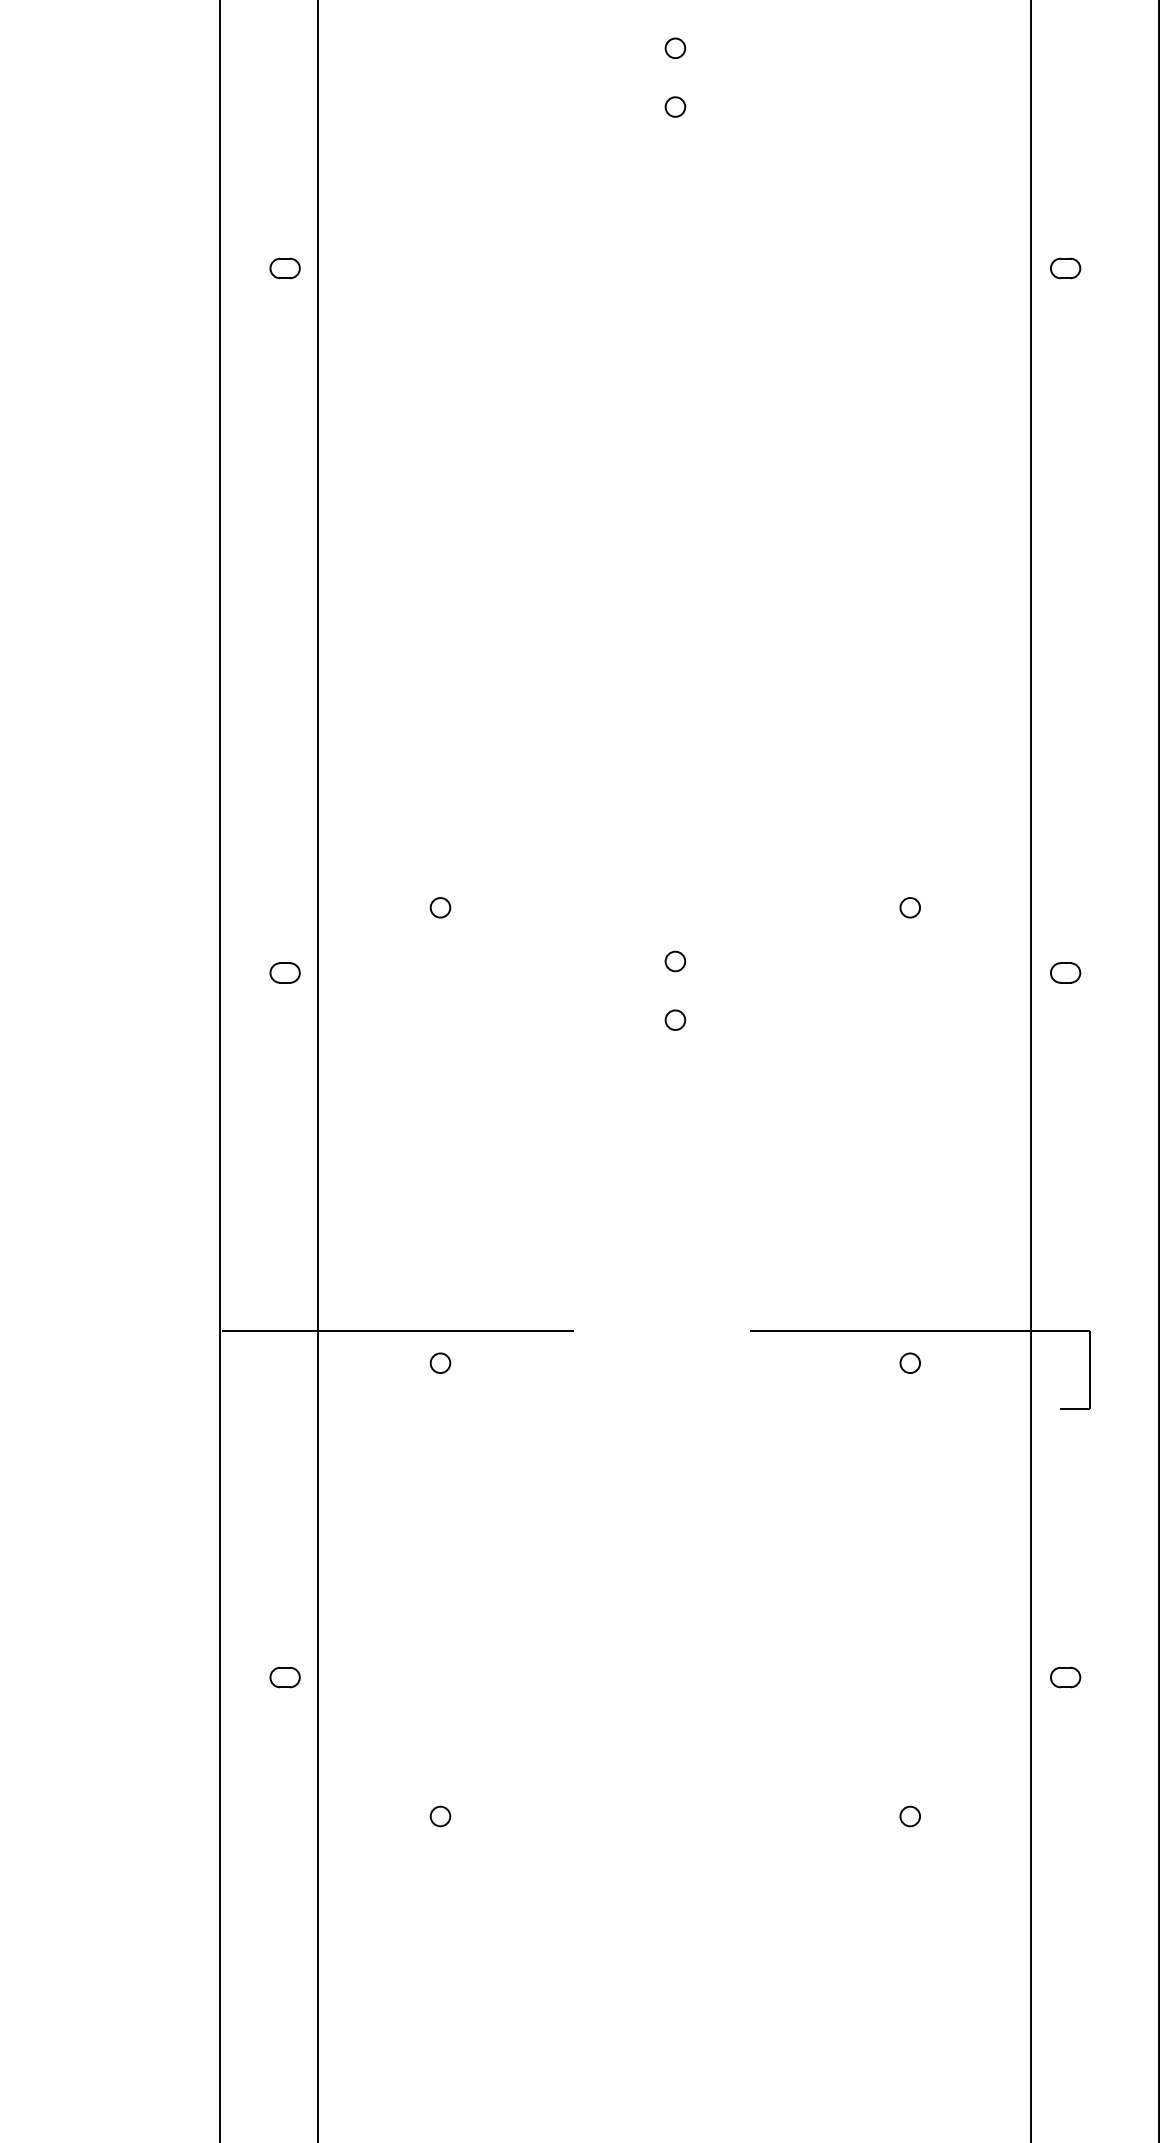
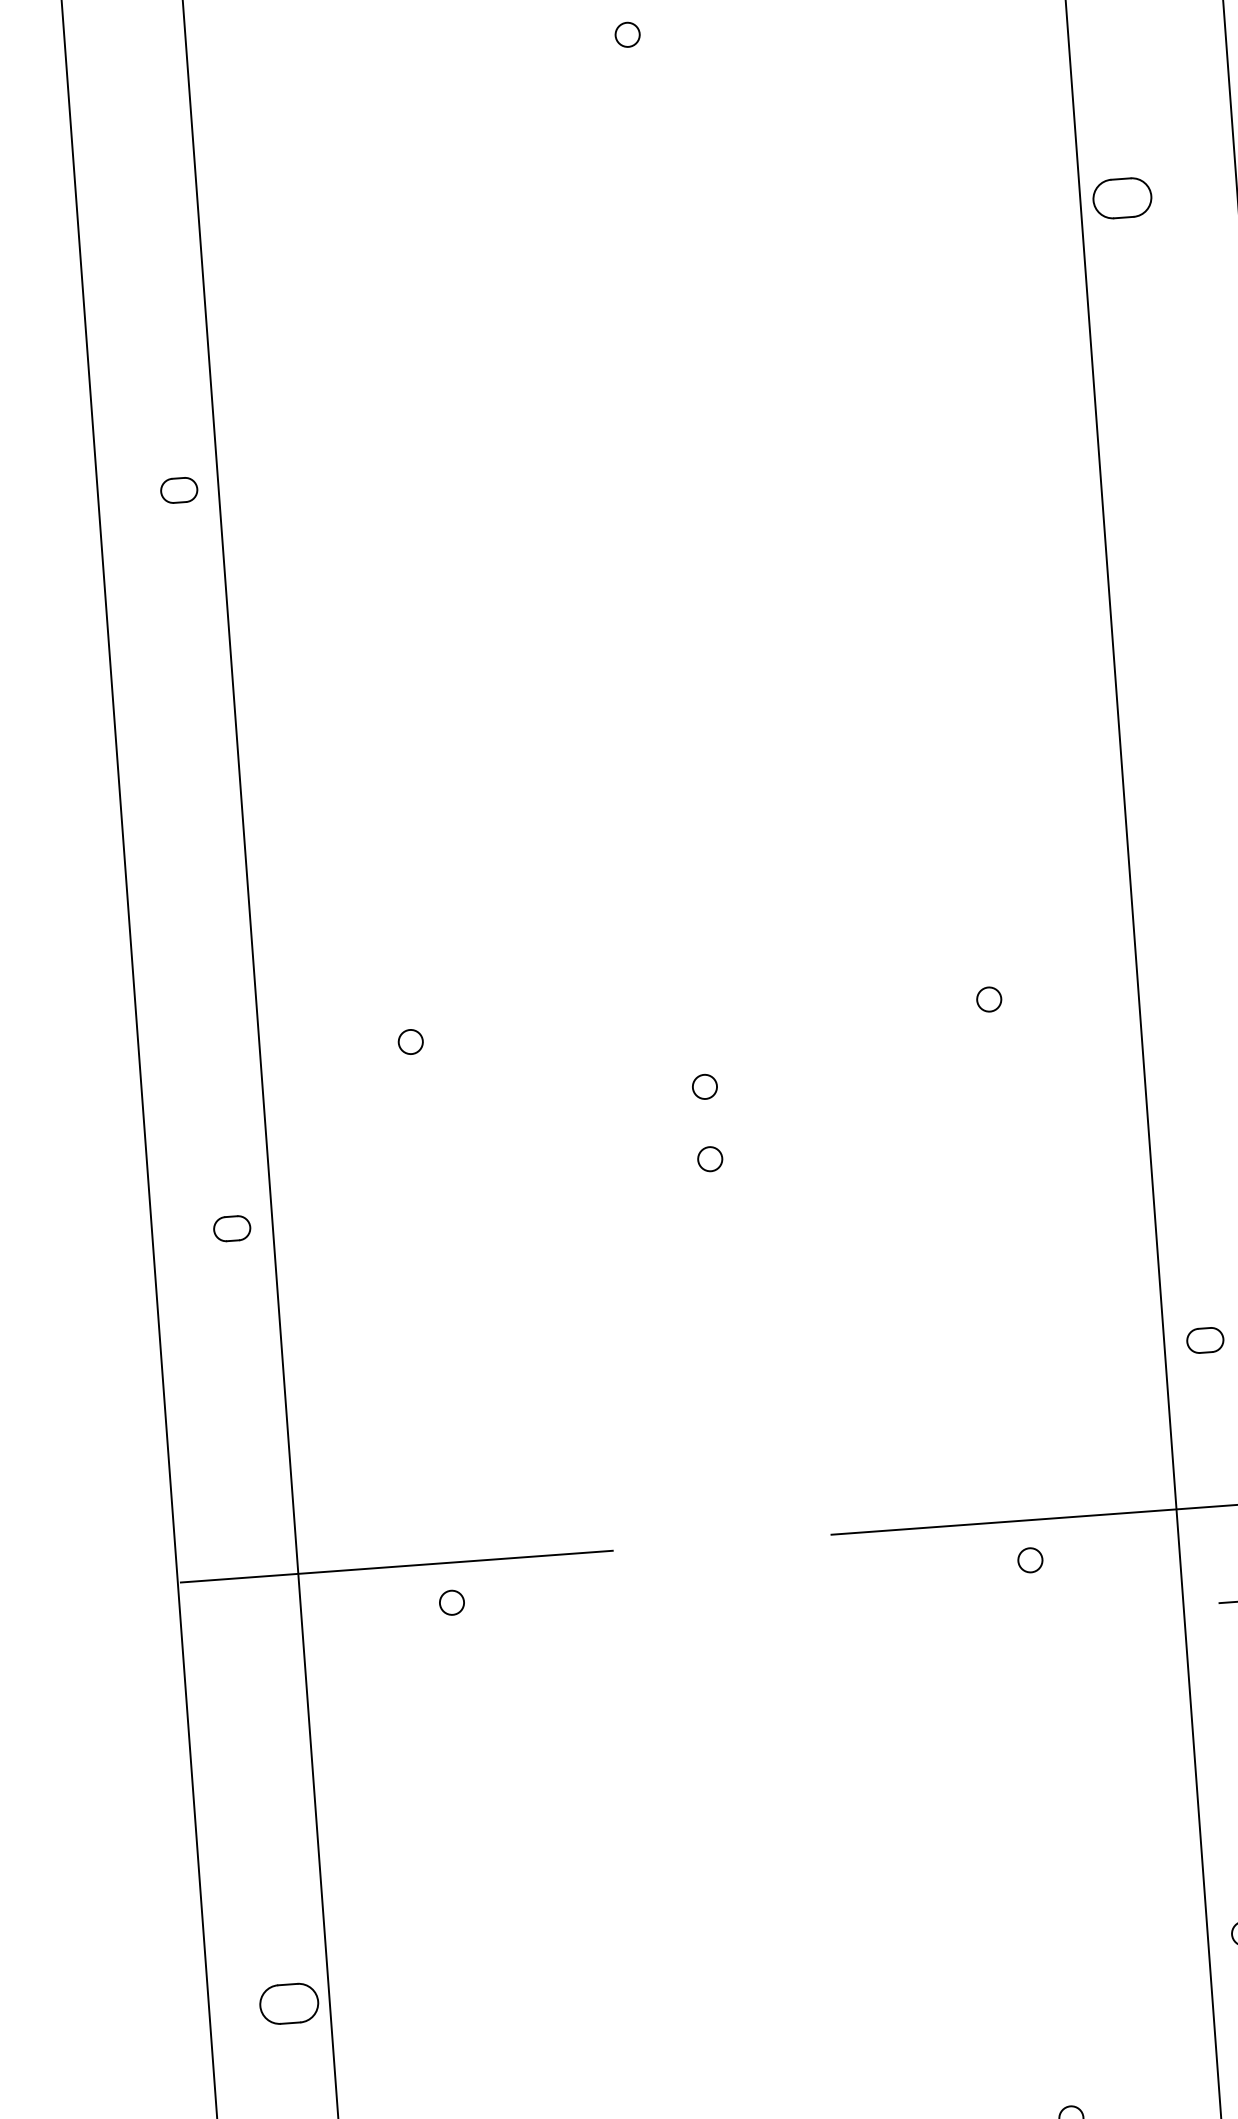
part: (284, 268) -> (178, 490), moved
part: (1065, 268) -> (1122, 198), size x1.6
part: (284, 972) -> (231, 1228), moved
part: (1065, 972) -> (1205, 1339), moved
part: (284, 1677) -> (288, 2003), size x1.6

